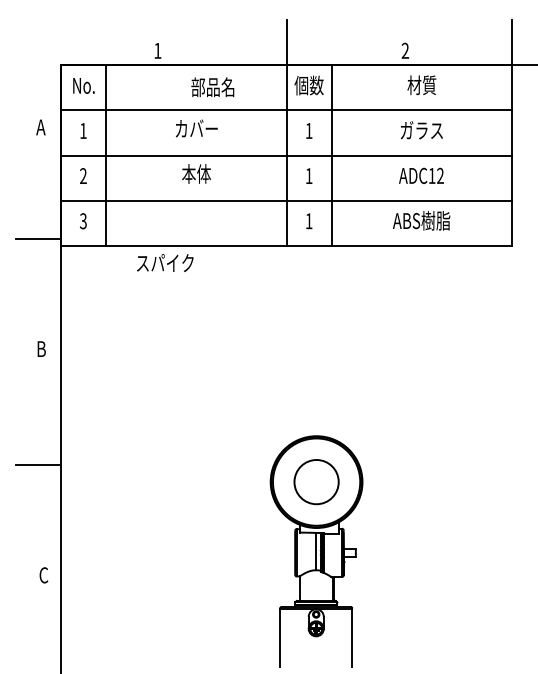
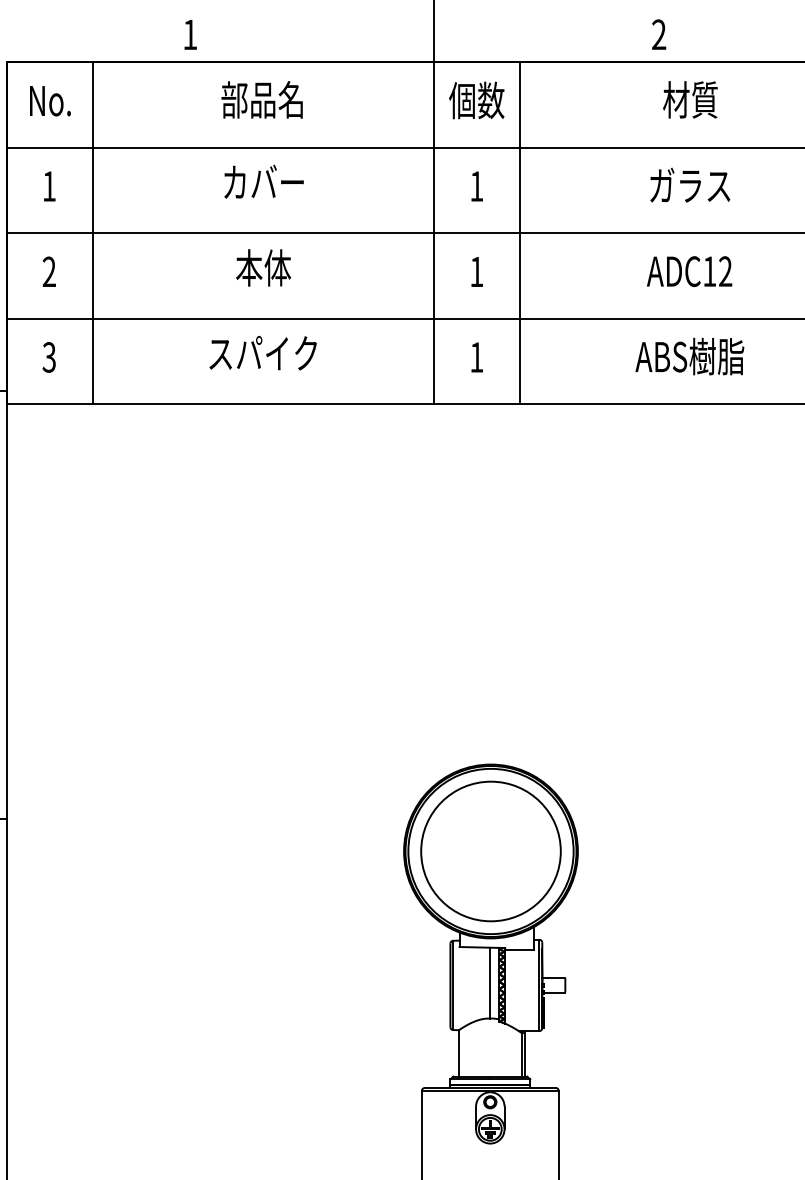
text: (212, 87) -> (261, 100), moved
text: (165, 262) -> (263, 352), moved
circle: (316, 481) -> (490, 850), size x1.67

